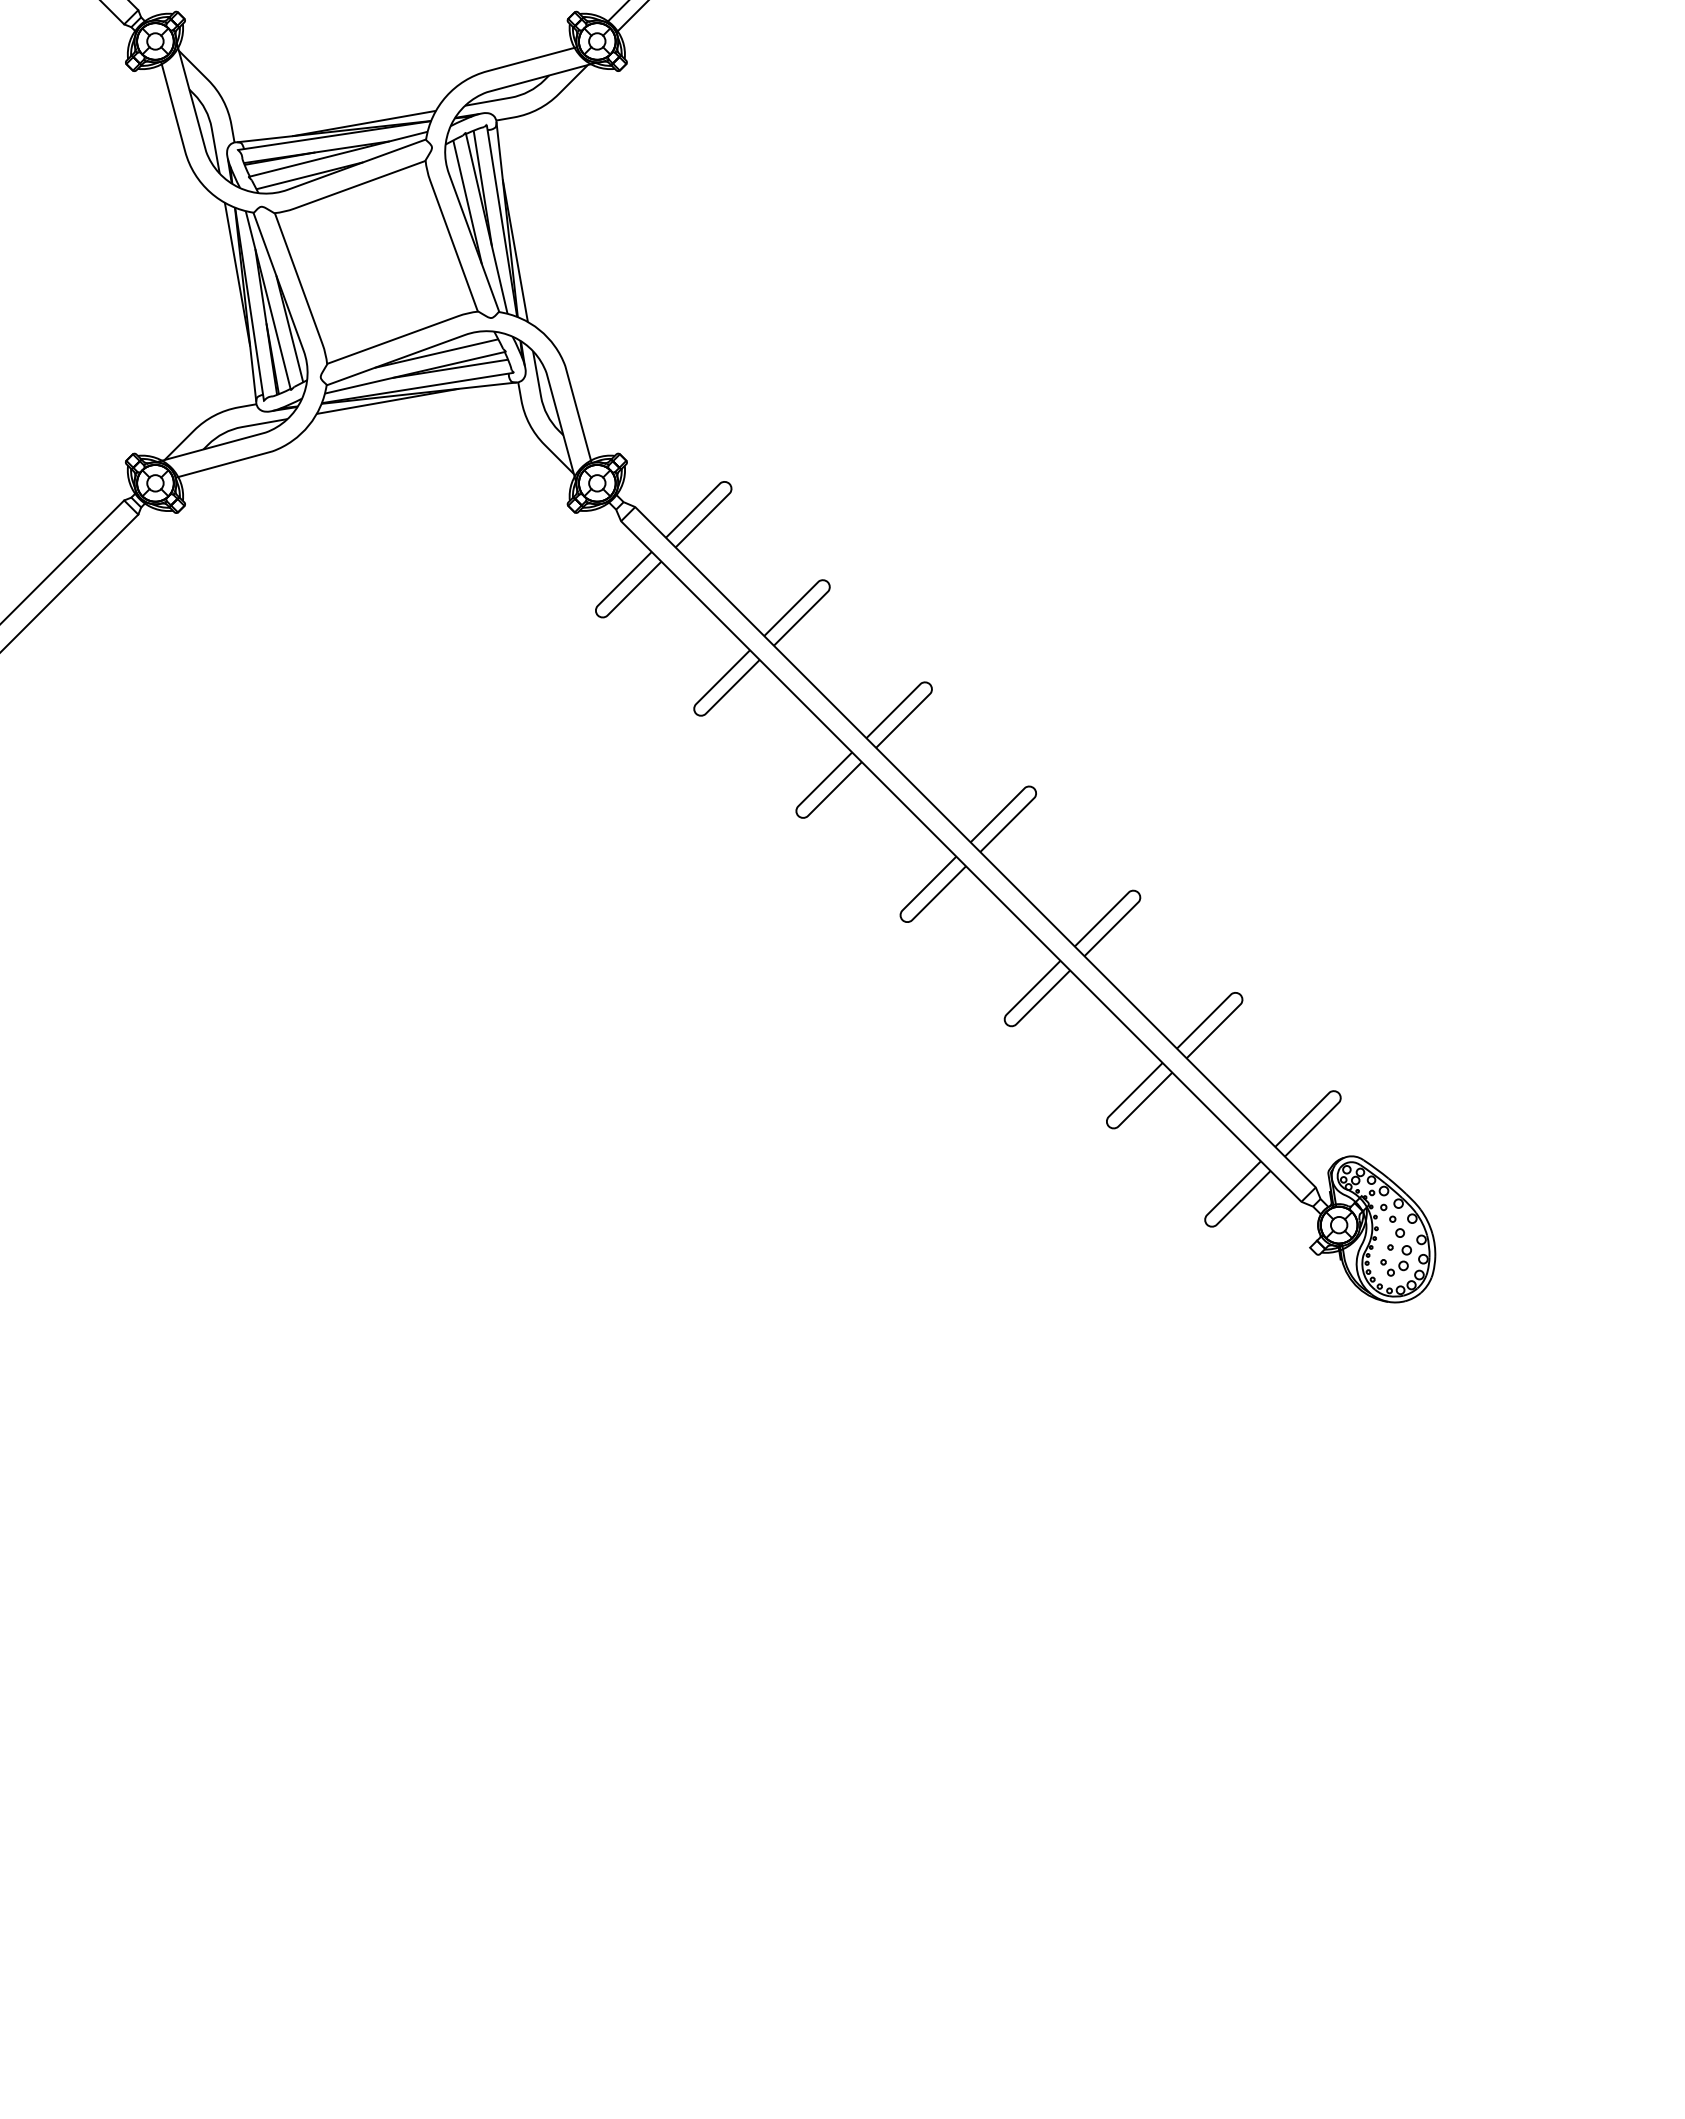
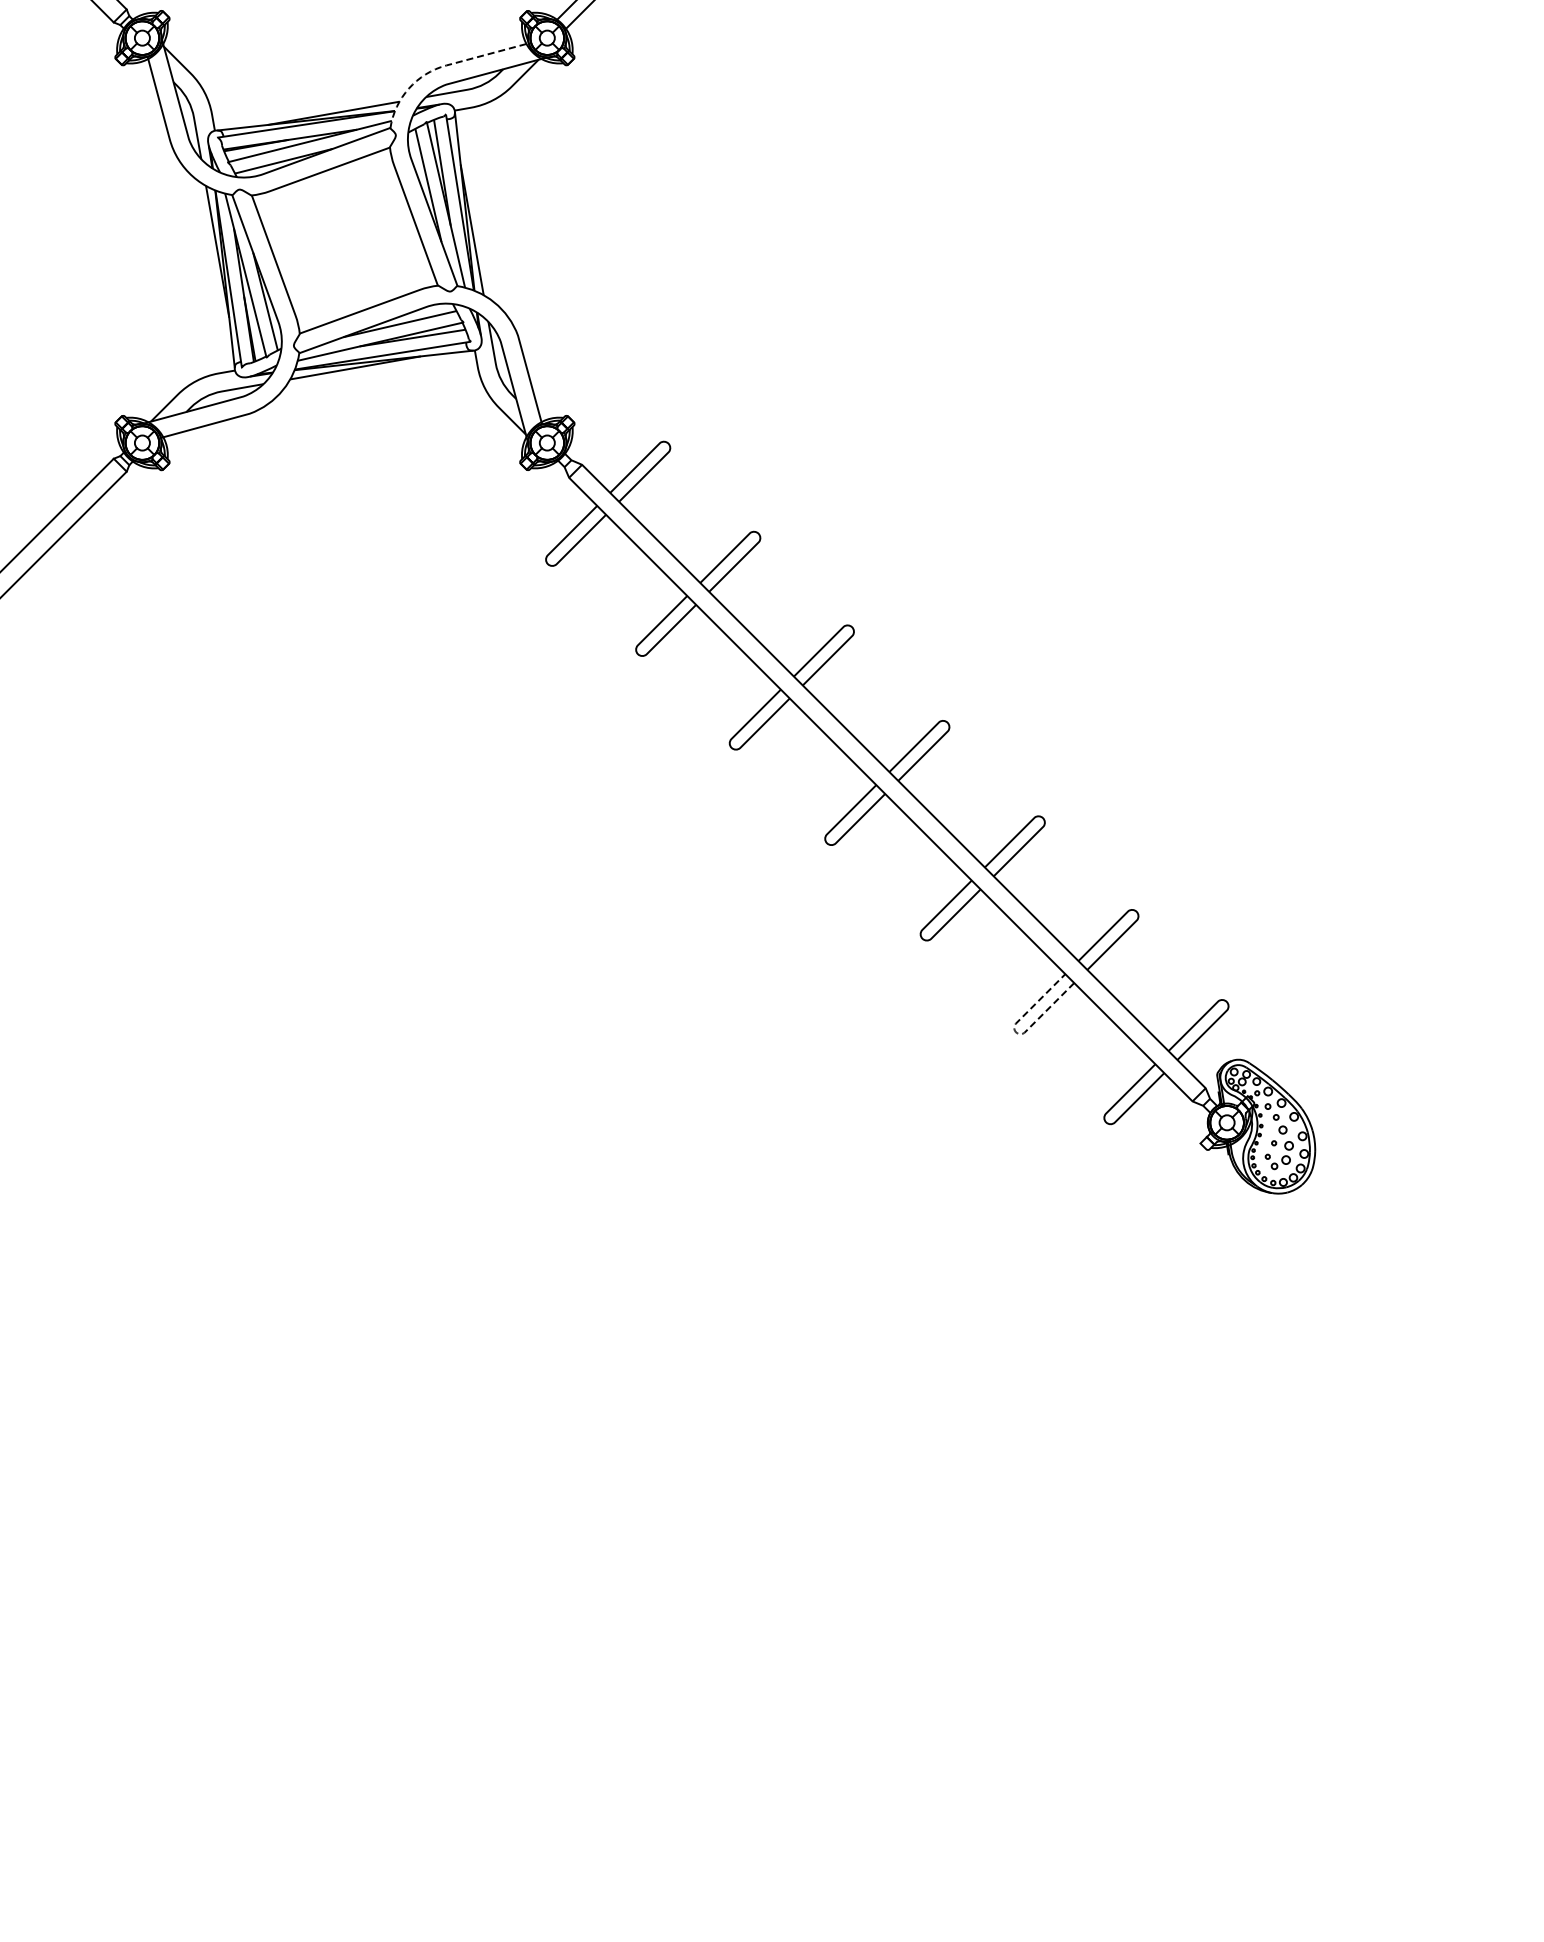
line: (479, 73) -> (439, 67), solid -> dashed
line: (1109, 1126) -> (1016, 1032), solid -> dashed

